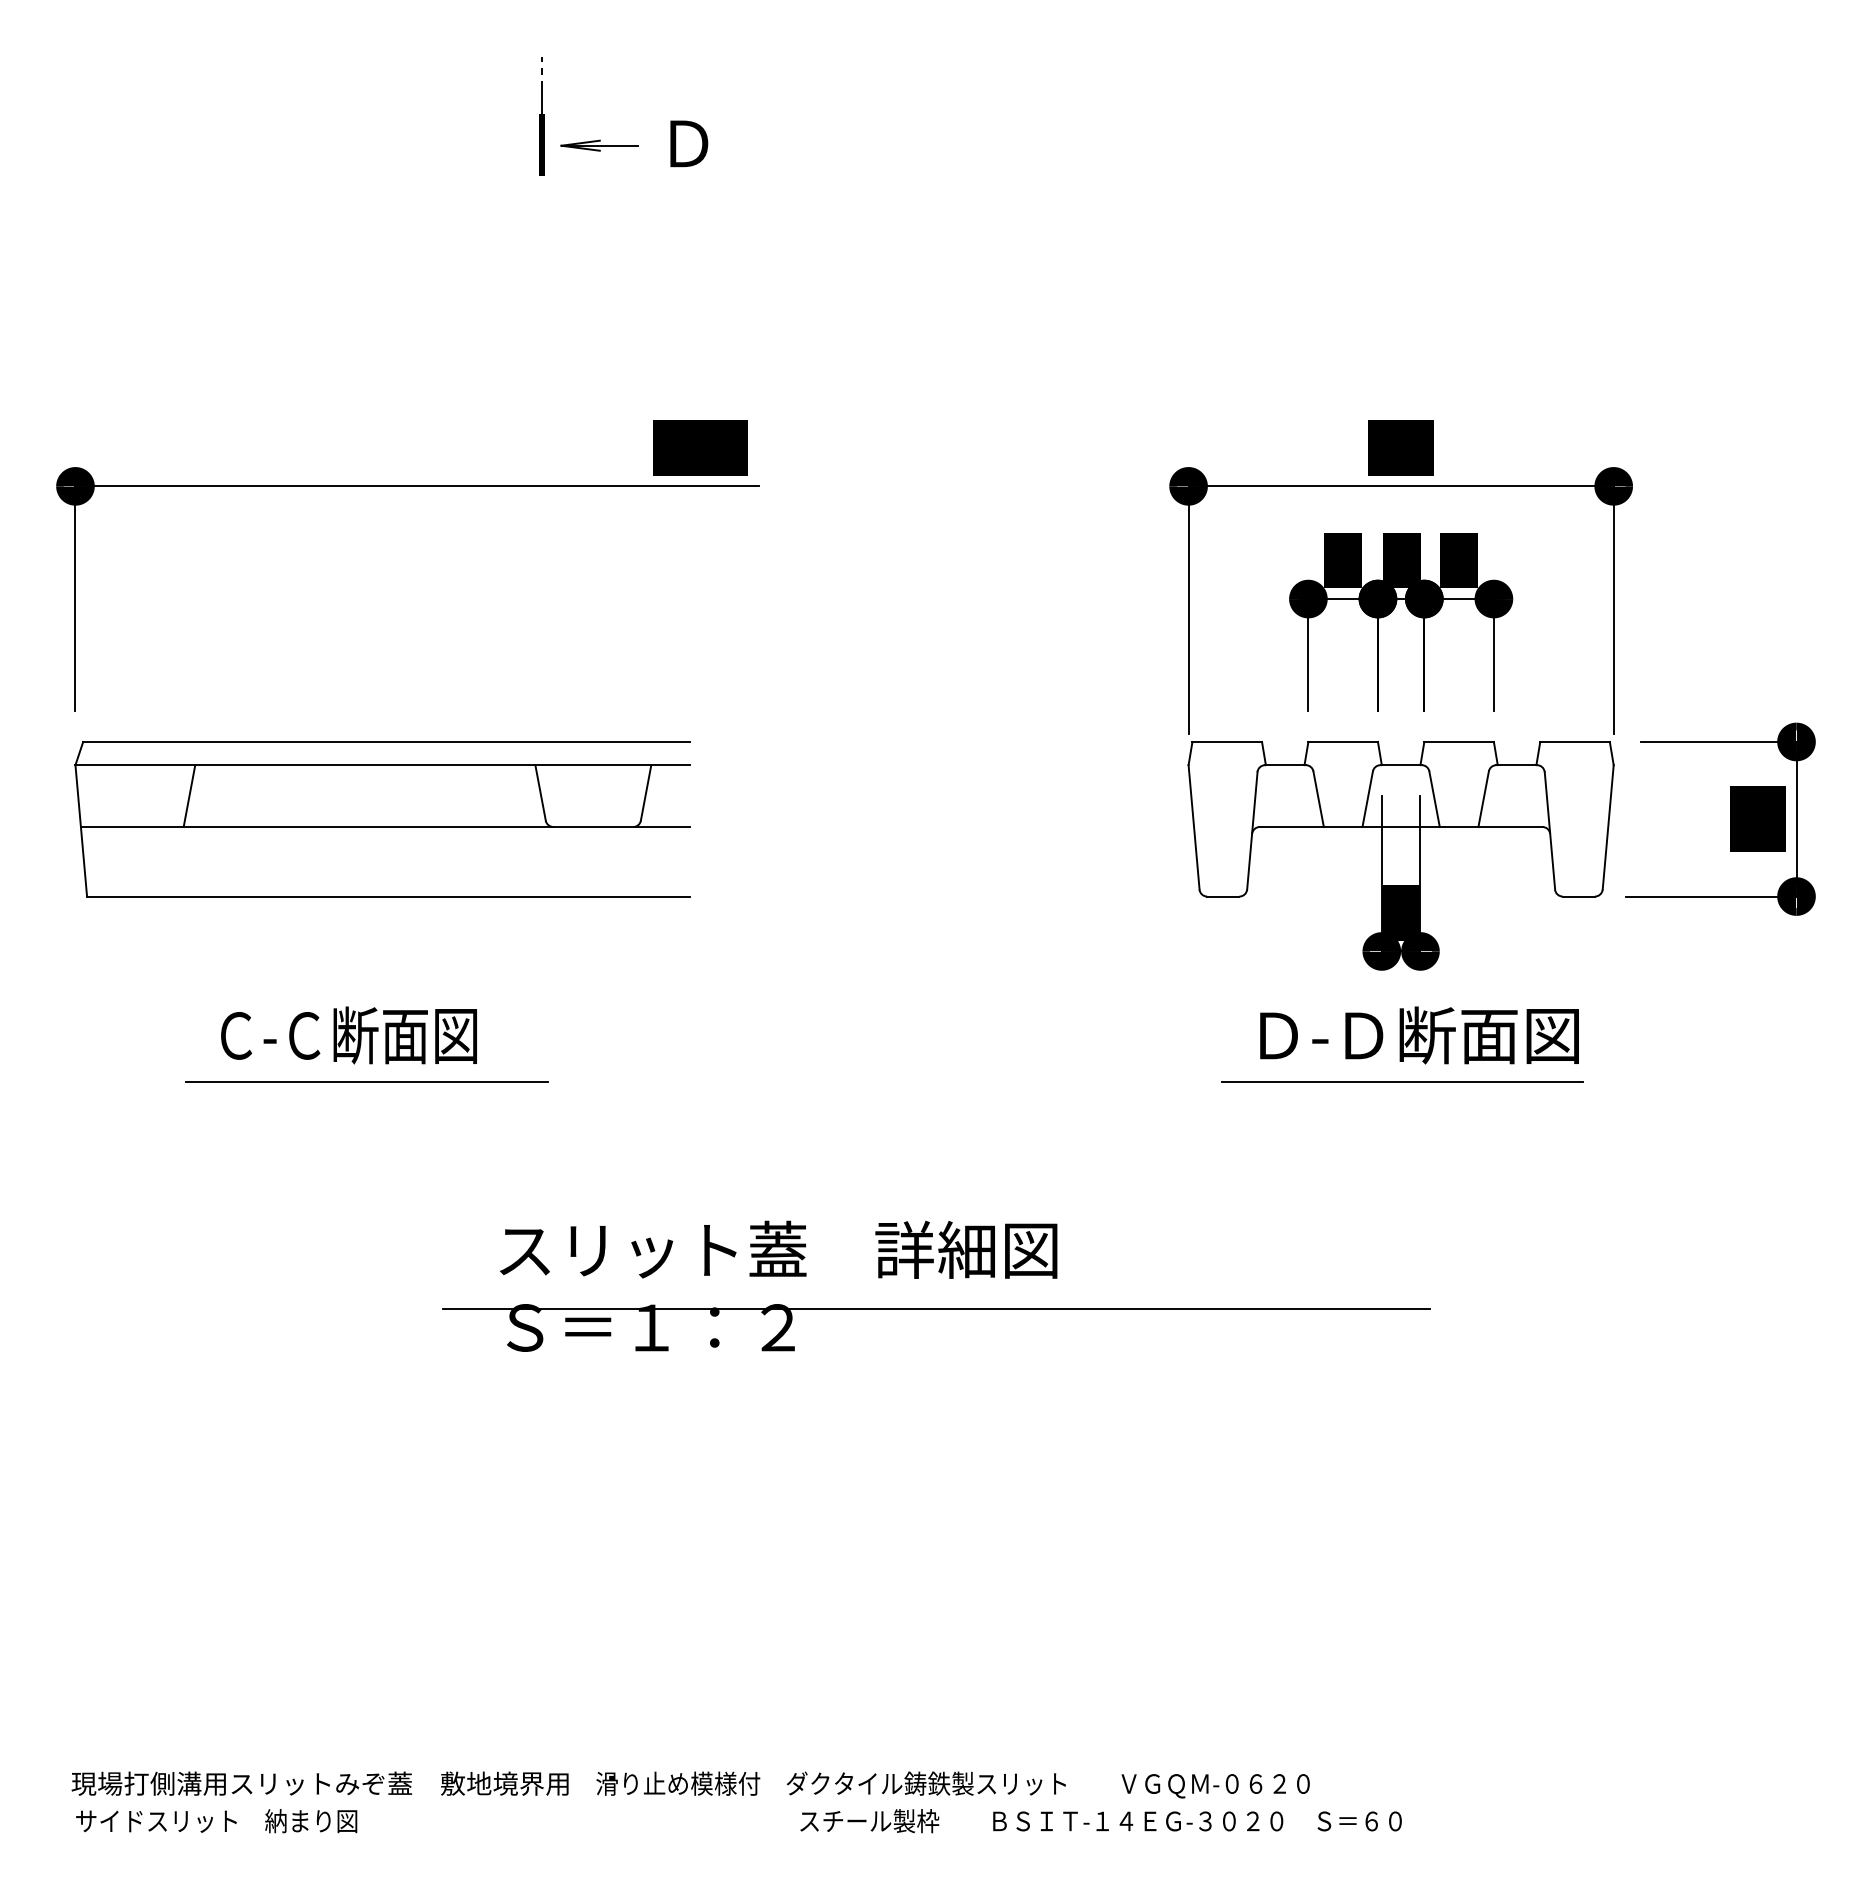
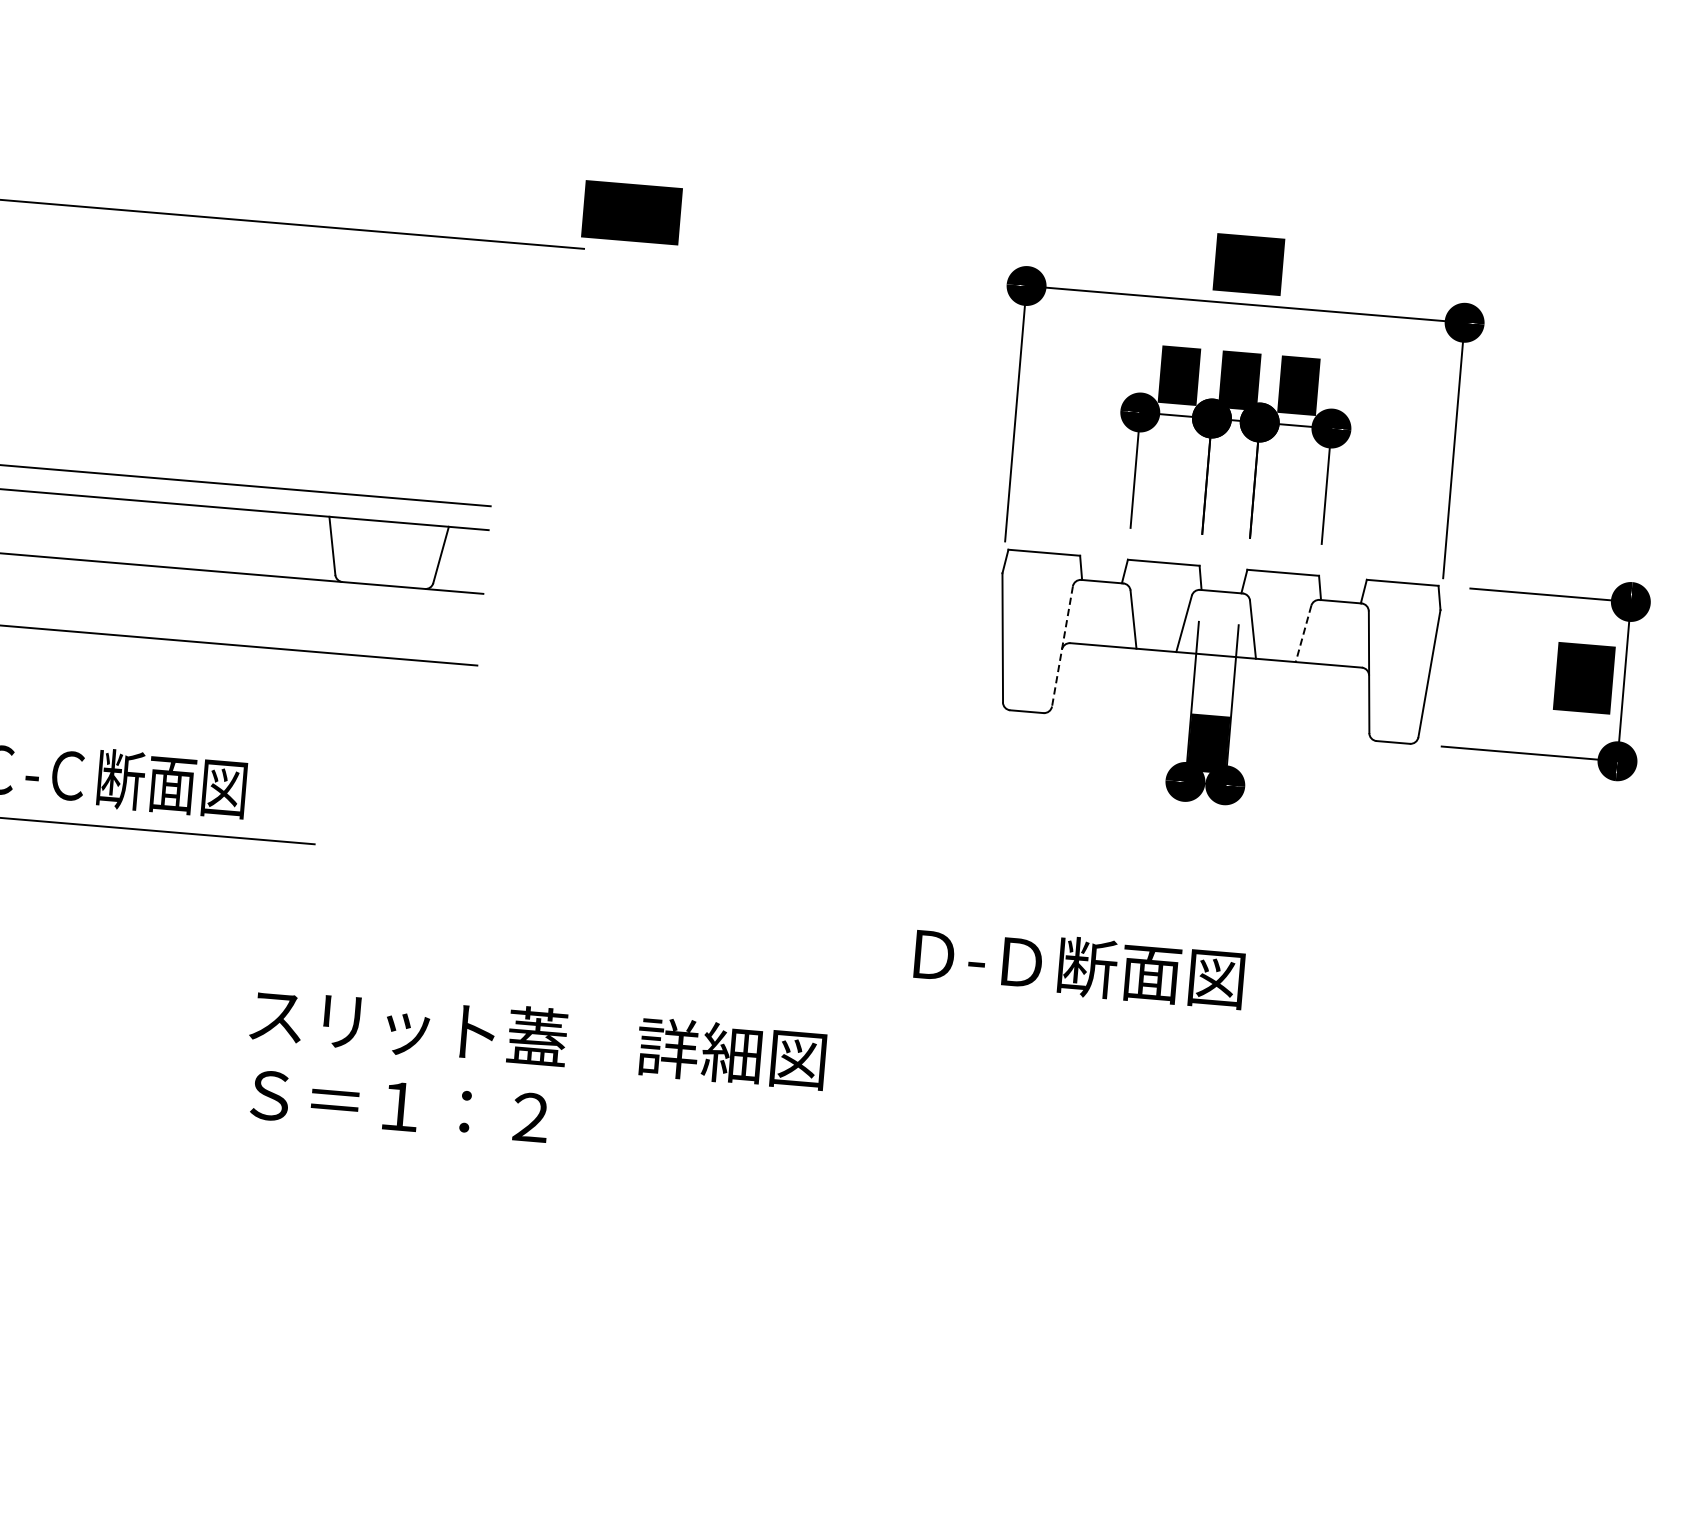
text: (700, 447) -> (632, 212), moved
line: (1483, 799) -> (1303, 634), solid -> dashed
line: (1252, 830) -> (1062, 646), solid -> dashed
text: (1419, 1035) -> (1079, 967), moved
line: (1402, 1082) -> (1195, 918), removed
line: (936, 1309) -> (695, 1112), removed

